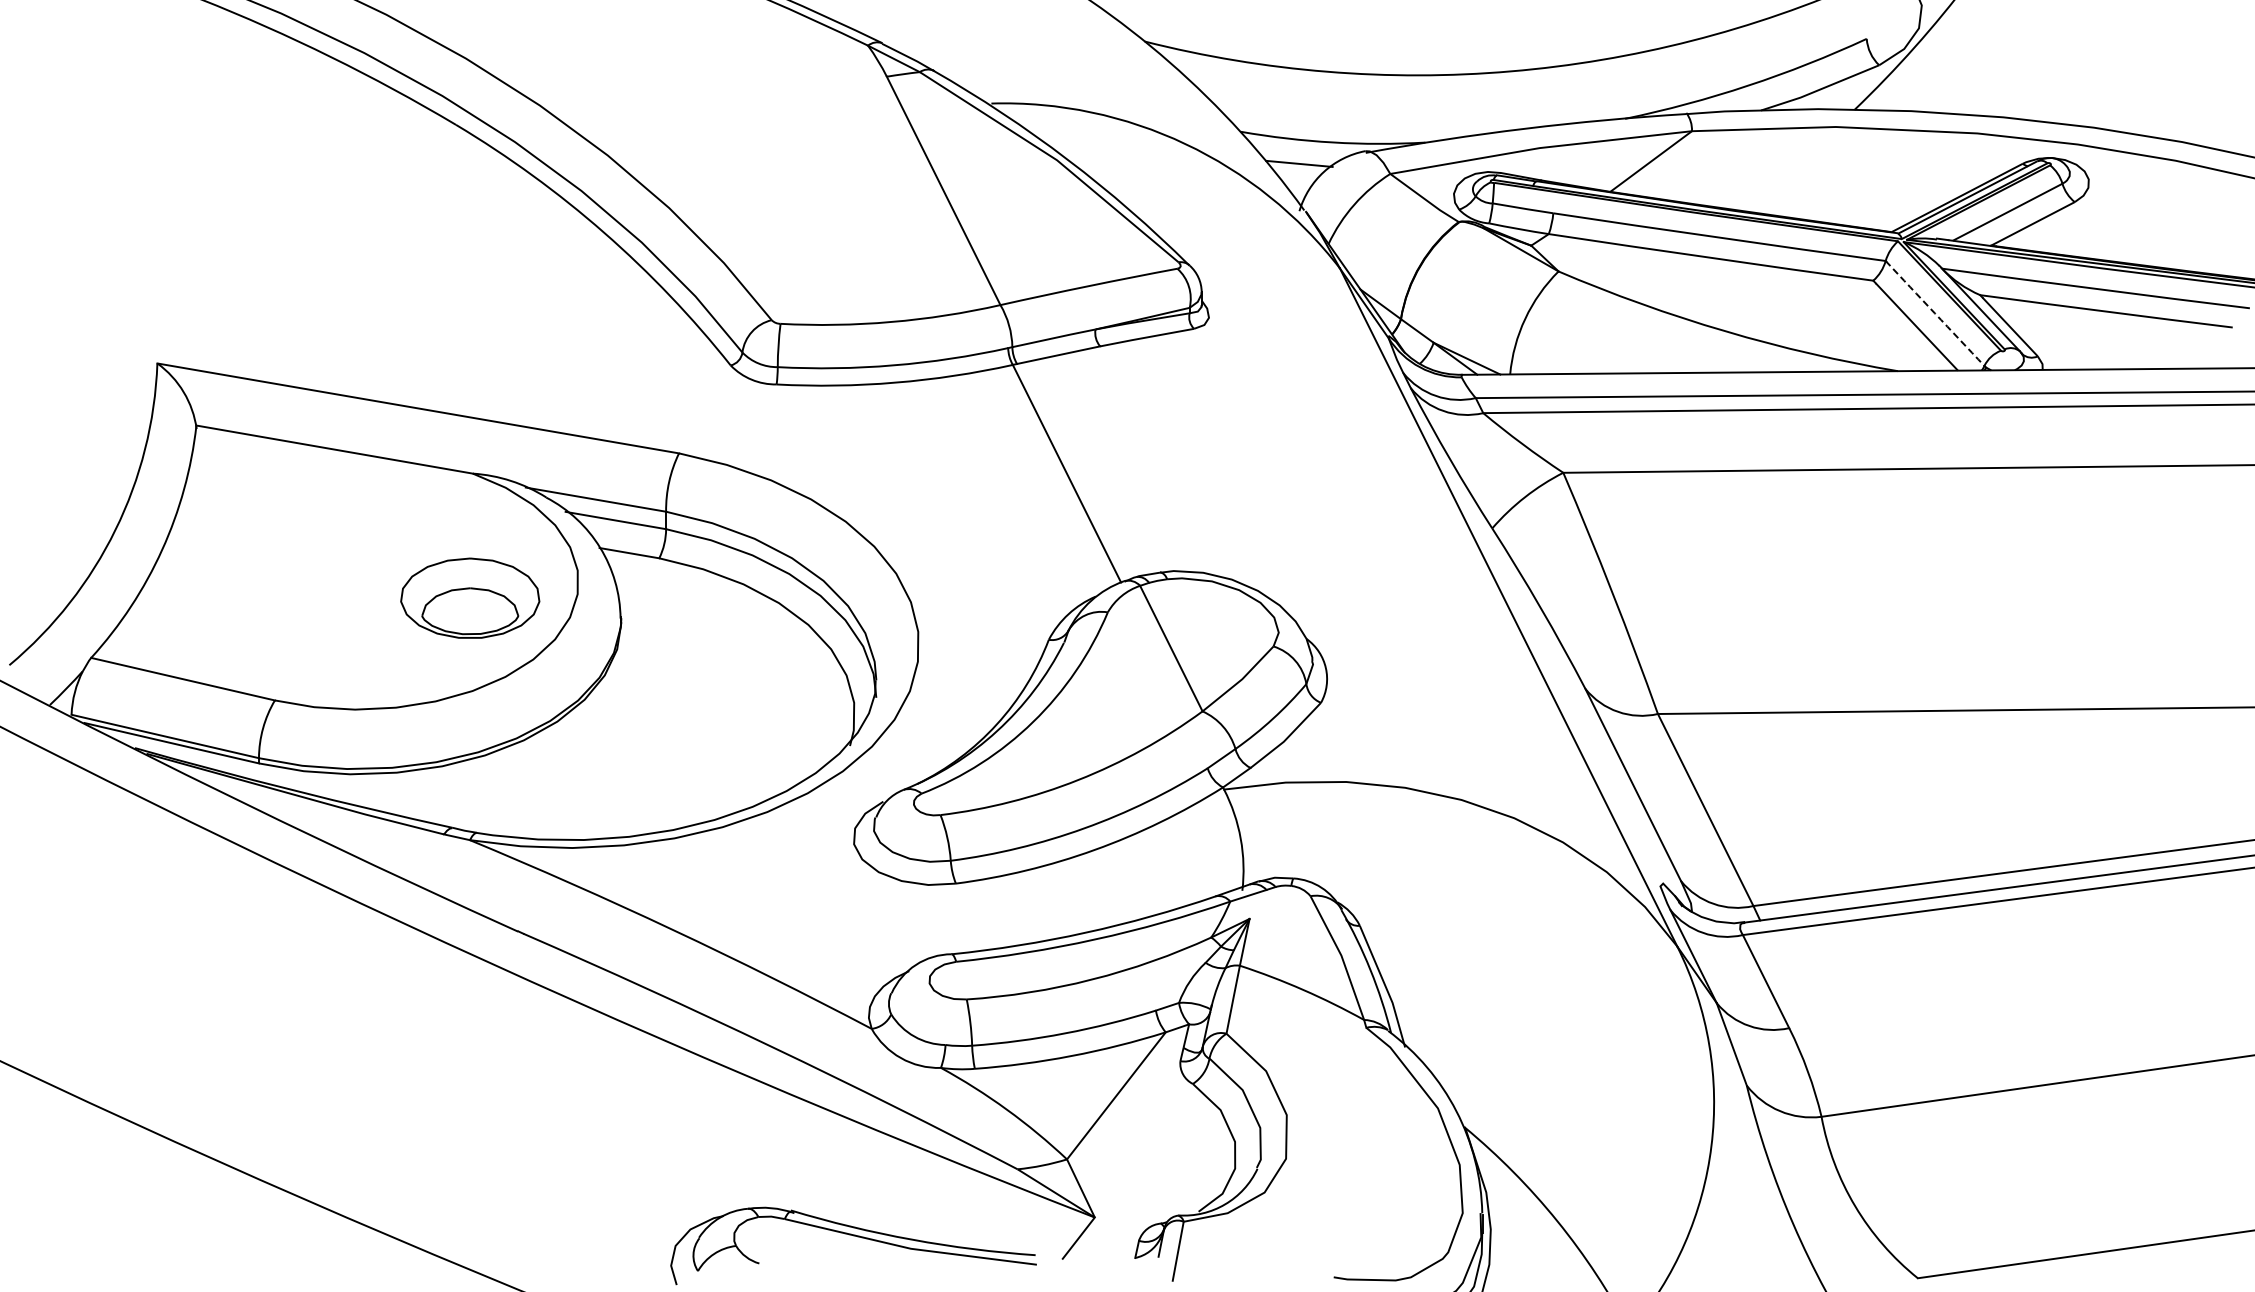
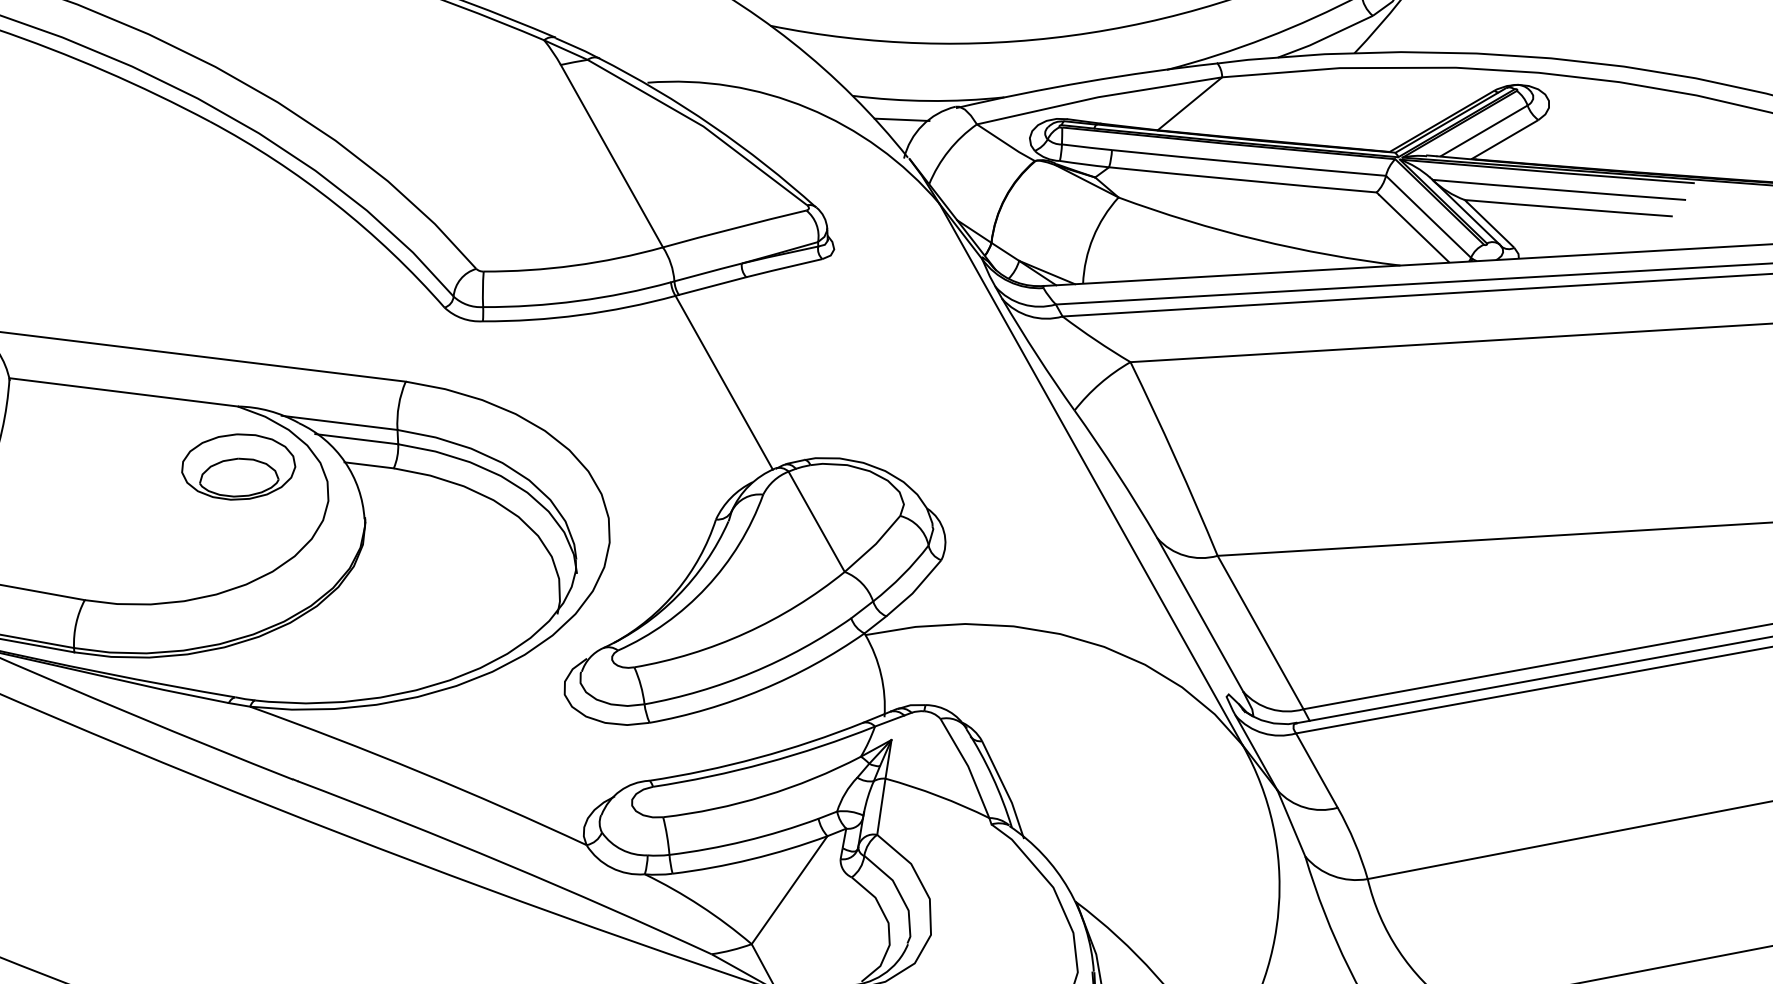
arc: (1934, 313) -> (1428, 216), dashed -> solid
part: (470, 597) -> (238, 466), moved

